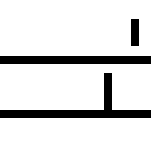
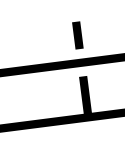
line: (134, 32) -> (77, 35), moved

